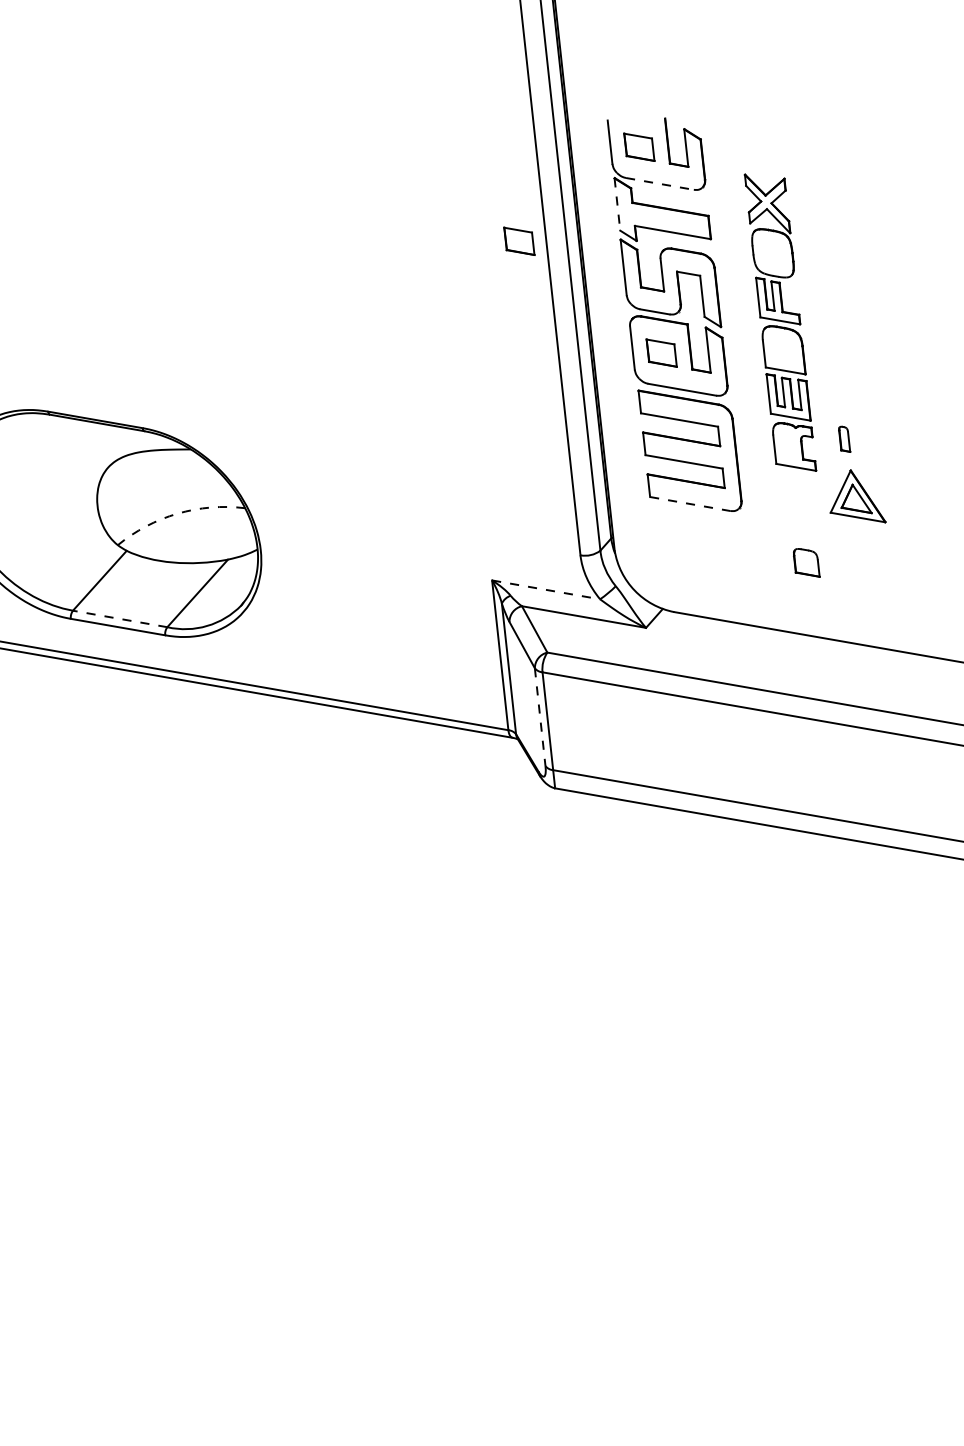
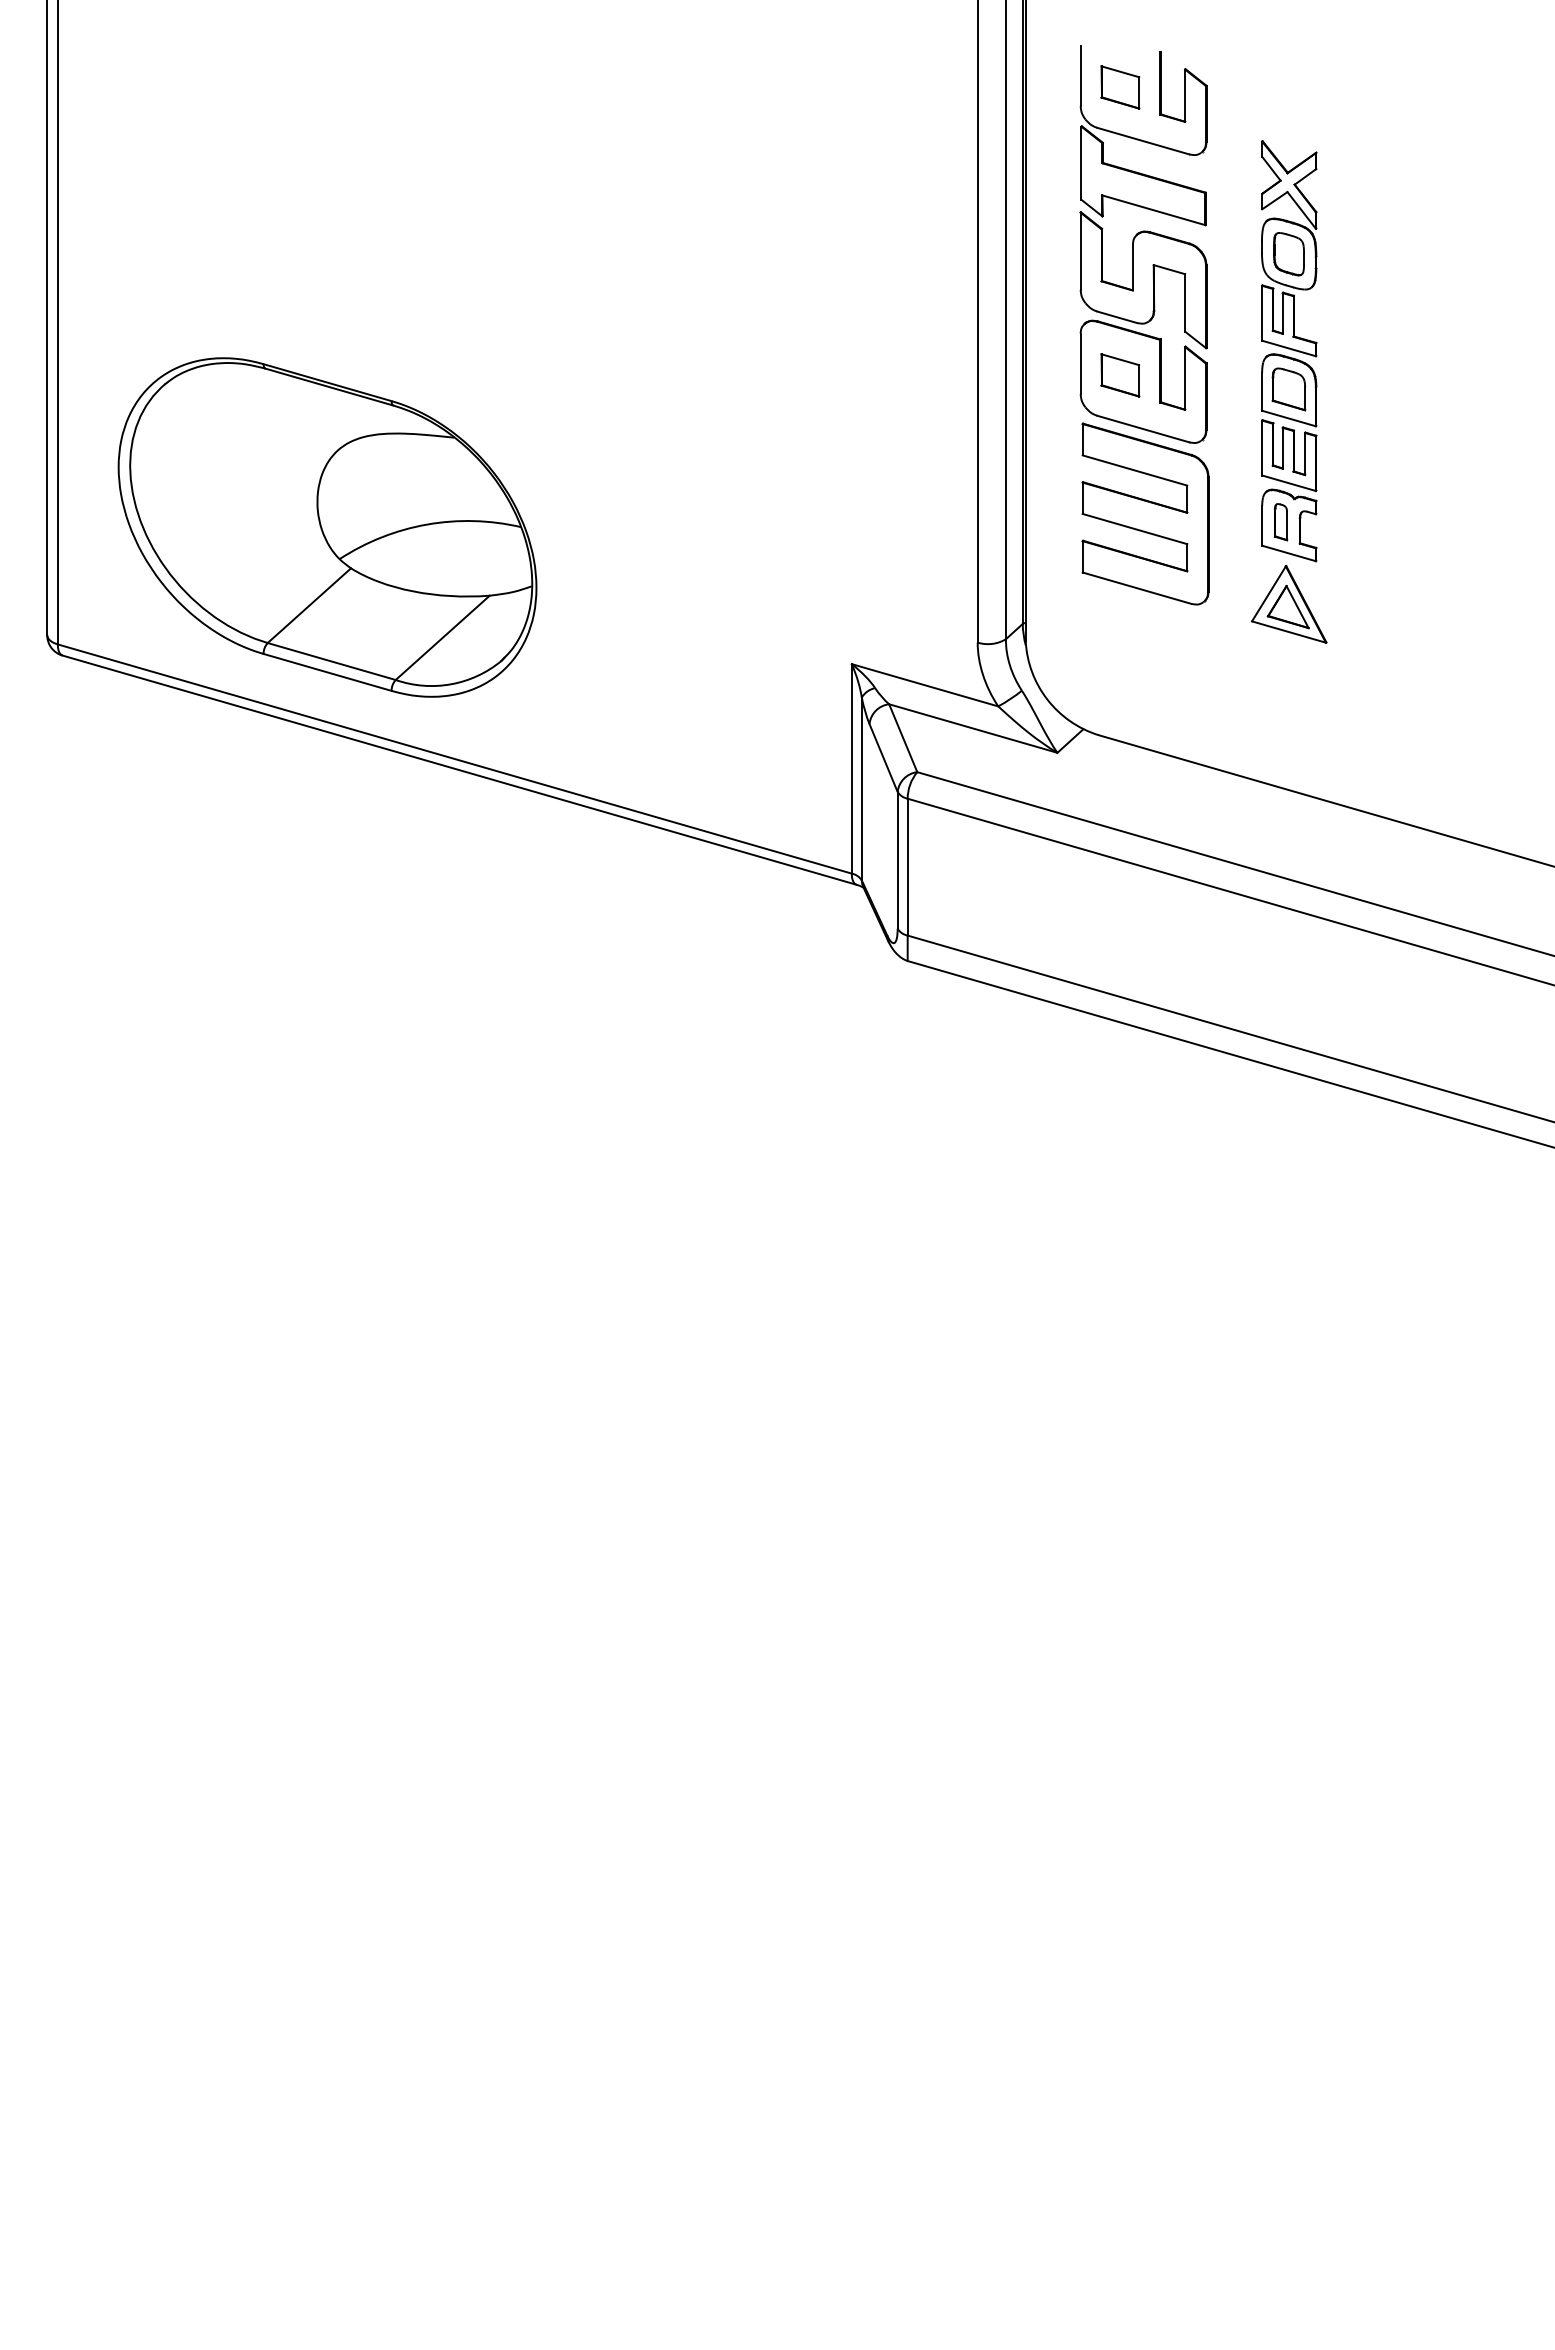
line: (660, 184) -> (1143, 141), dashed -> solid
line: (617, 204) -> (1081, 163), dashed -> solid
part: (519, 241) -> (940, 199), removed
part: (772, 253) -> (1288, 254), added
part: (844, 439) -> (1281, 522), moved
part: (856, 497) -> (1289, 603), moved
line: (690, 504) -> (1137, 588), dashed -> solid
arc: (177, 513) -> (427, 524), dashed -> solid
part: (806, 563) -> (1288, 389), moved
line: (546, 590) -> (925, 685), dashed -> solid
line: (119, 618) -> (331, 661), dashed -> solid
line: (540, 717) -> (897, 860), dashed -> solid

